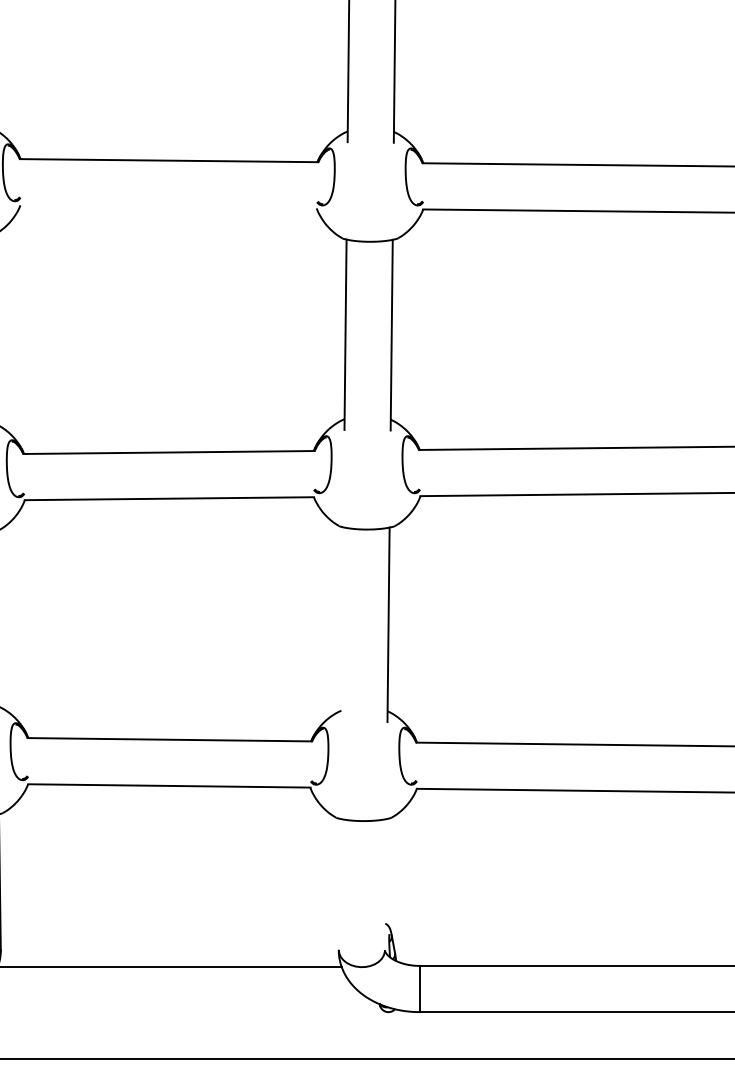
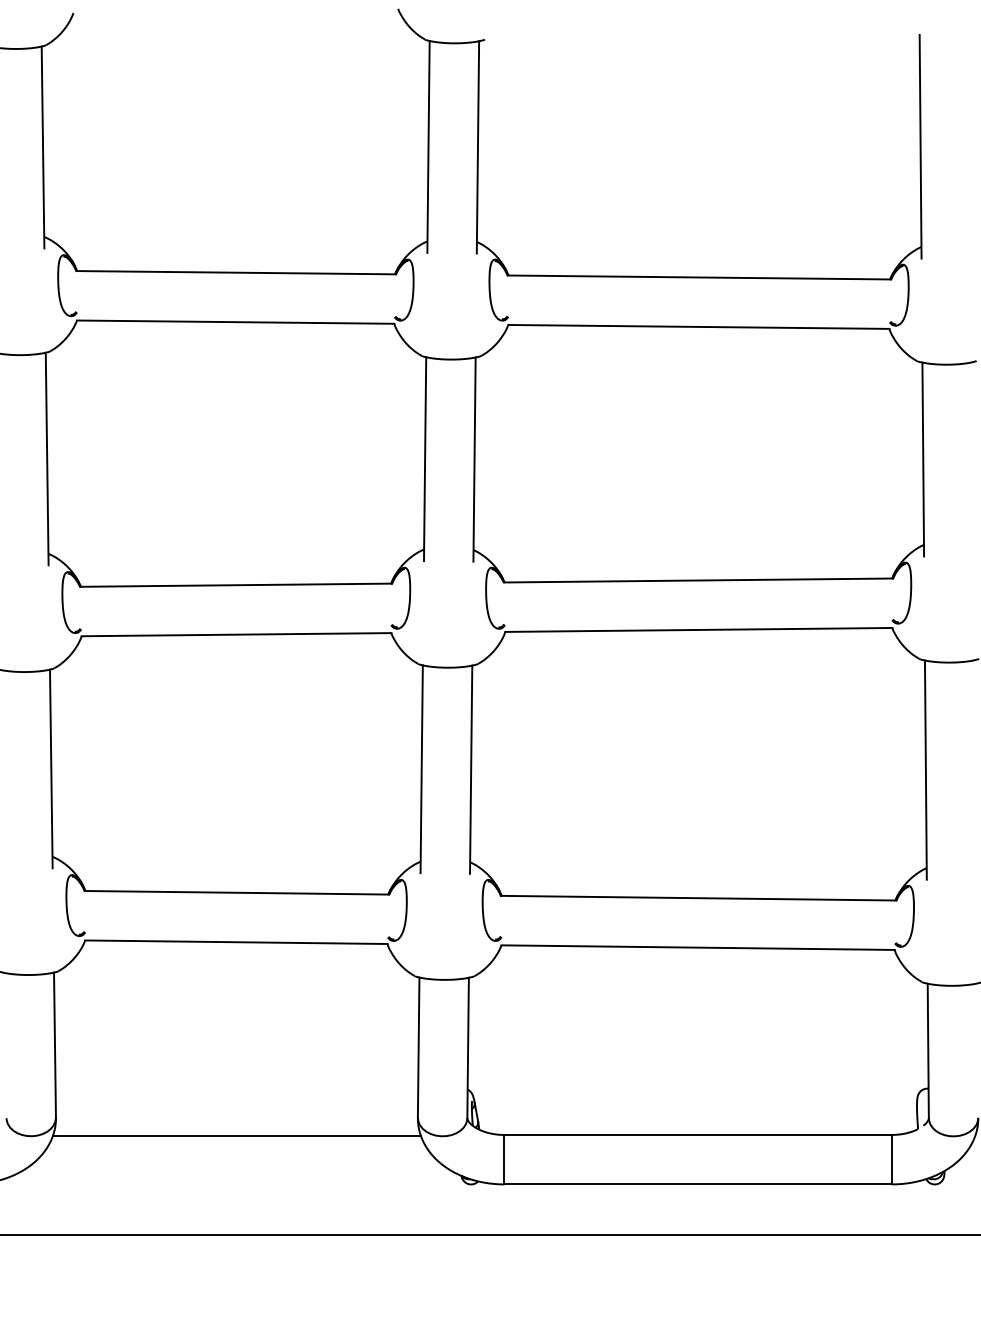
line: (168, 206) -> (235, 321), added
line: (342, 624) -> (421, 769), added
line: (339, 884) -> (418, 1047), added
line: (385, 884) -> (467, 1047), added

